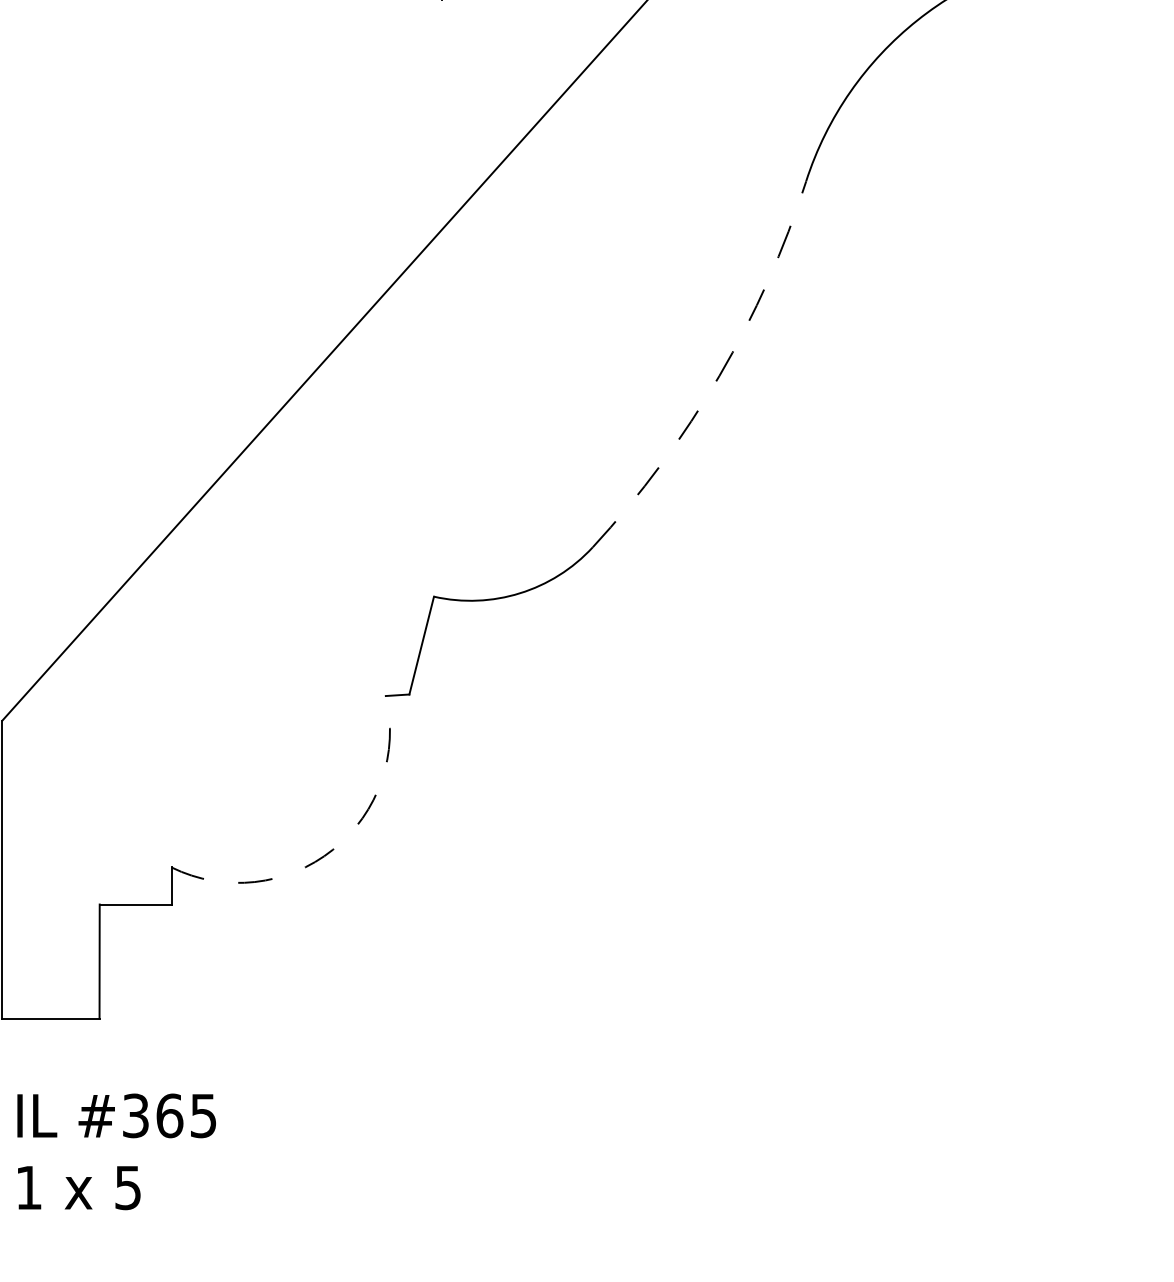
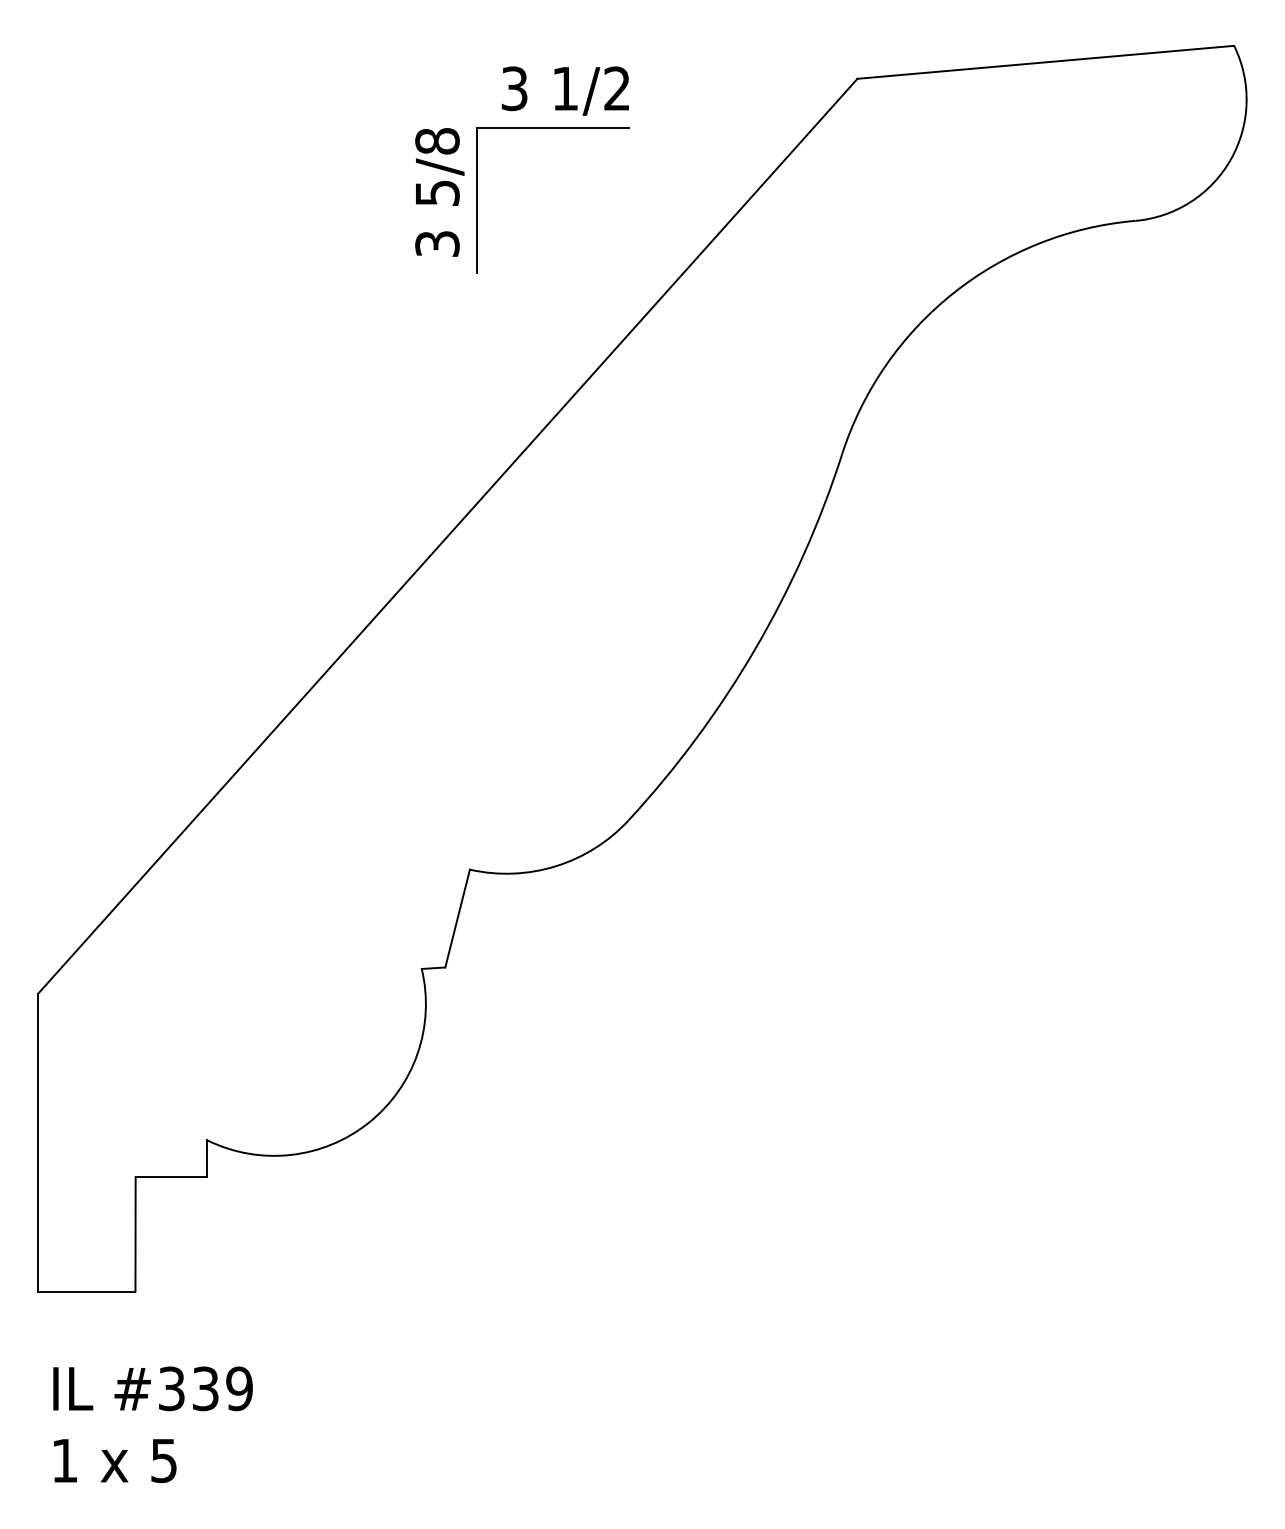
arc: (719, 375) -> (755, 648), dashed -> solid
arc: (332, 849) -> (368, 1122), dashed -> solid
text: (186, 1115) -> (222, 1388), #365 -> #339

